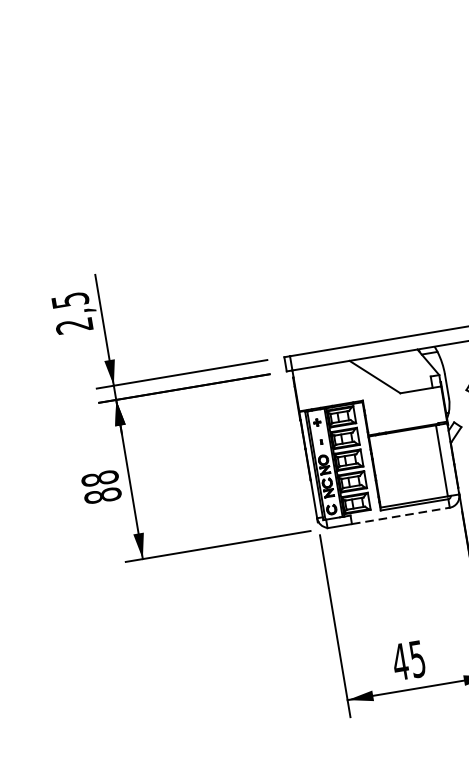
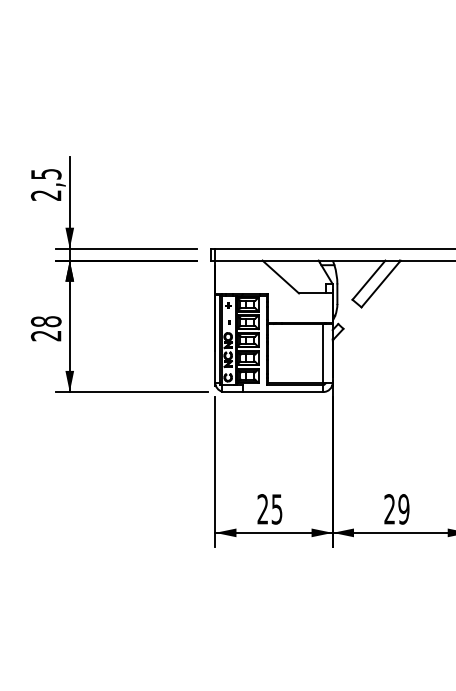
text: (103, 495) -> (46, 335), 88 -> 28
line: (401, 516) -> (283, 392), dashed -> solid
text: (399, 662) -> (262, 509), 45 -> 25

